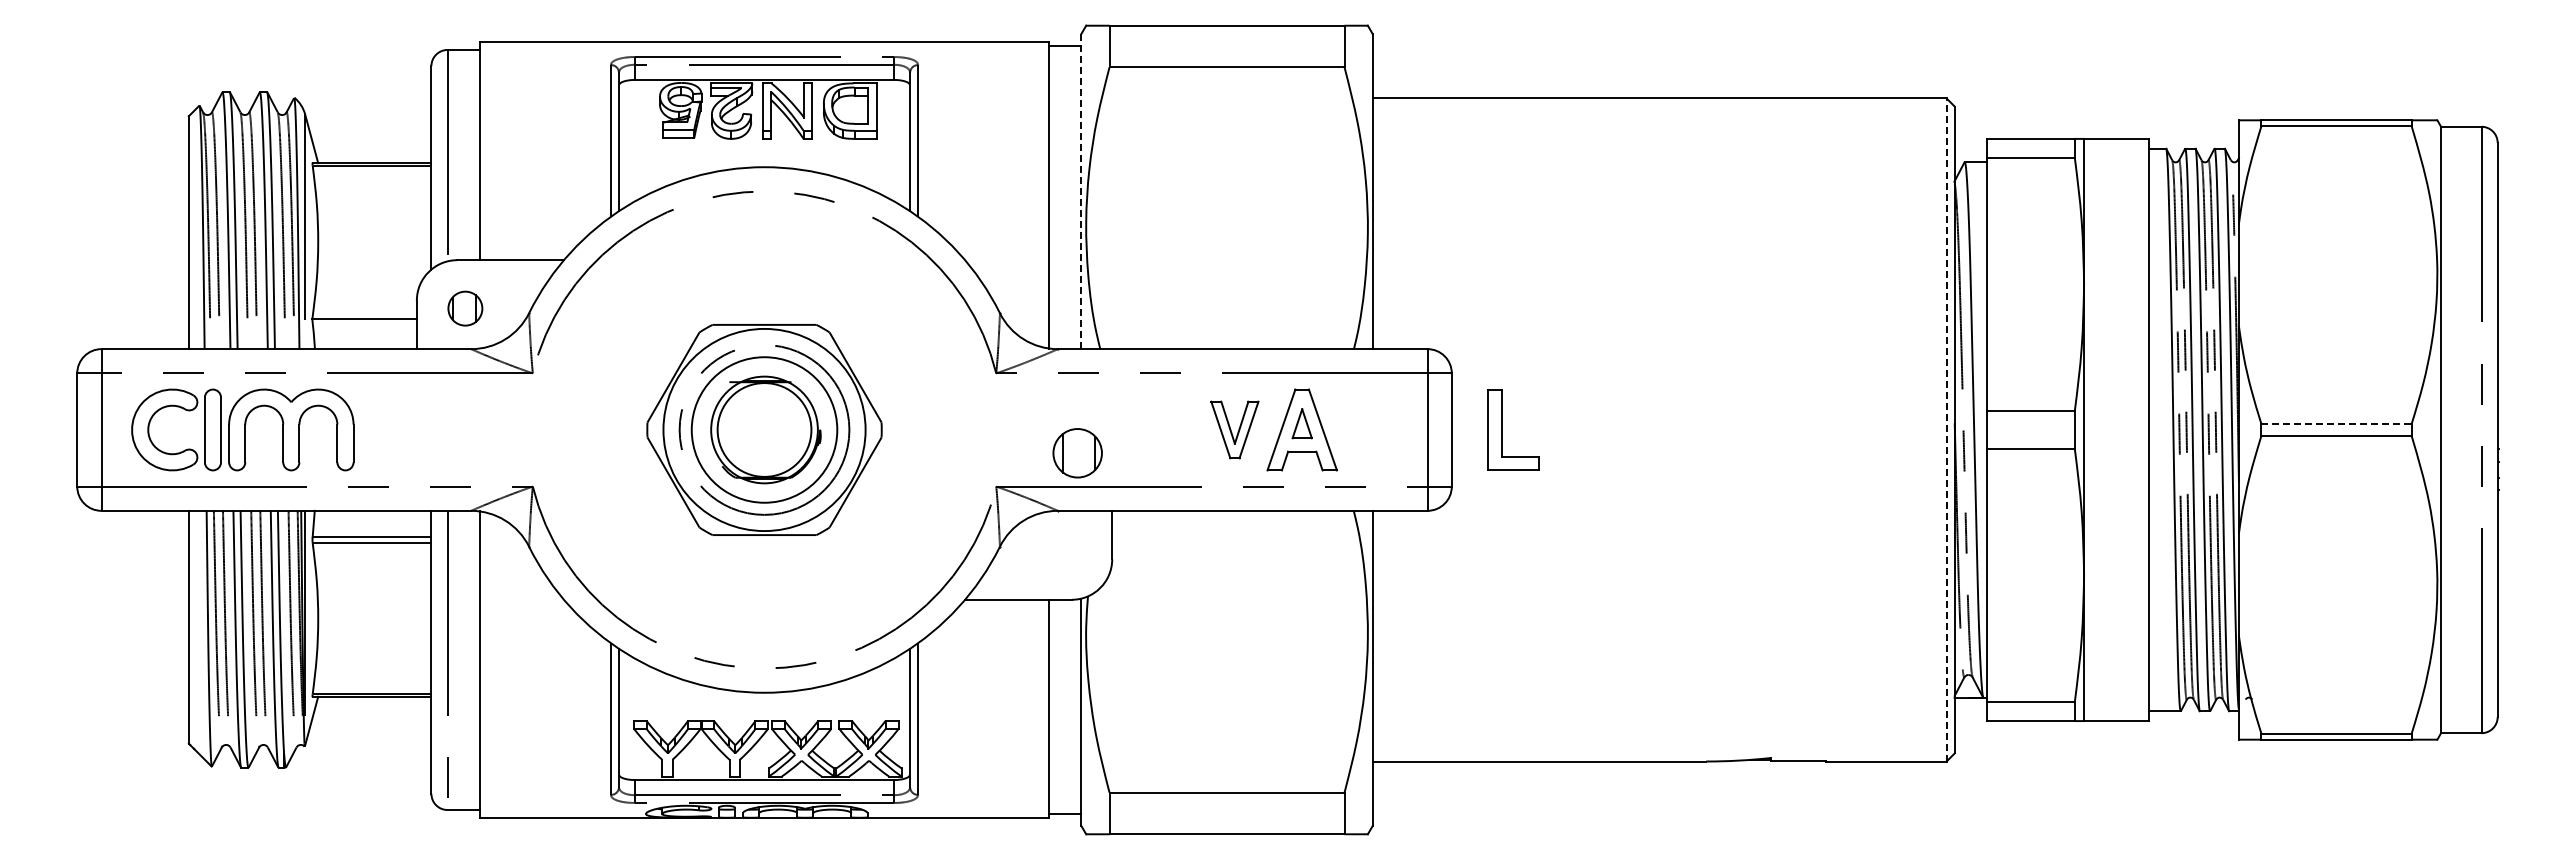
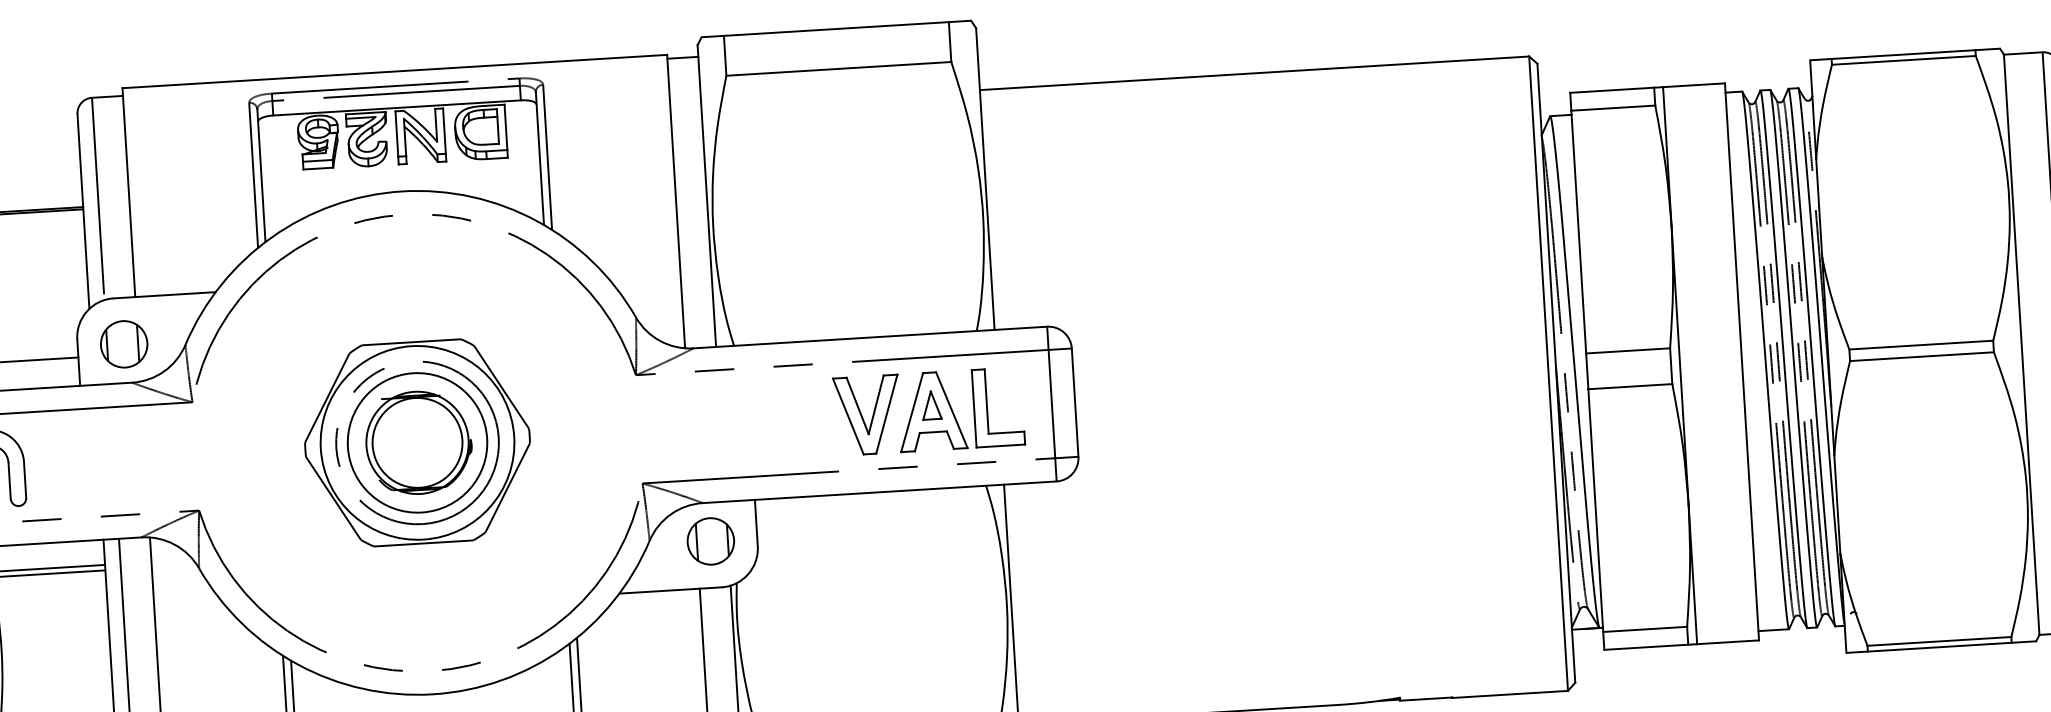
line: (1081, 191) -> (706, 196), dashed -> solid
part: (465, 308) -> (124, 344), size x1.43
line: (2337, 423) -> (1922, 344), dashed -> solid
part: (1234, 429) -> (867, 414), size x1.43
part: (1502, 429) -> (987, 407), moved
line: (1946, 430) -> (1548, 374), dashed -> solid
part: (1077, 453) -> (710, 541), moved

